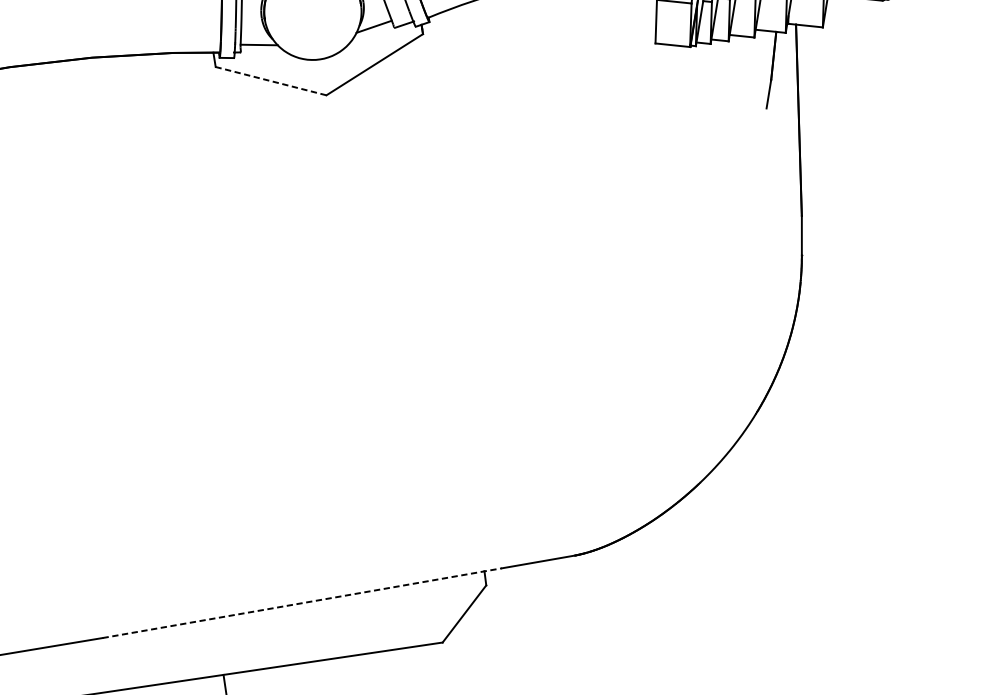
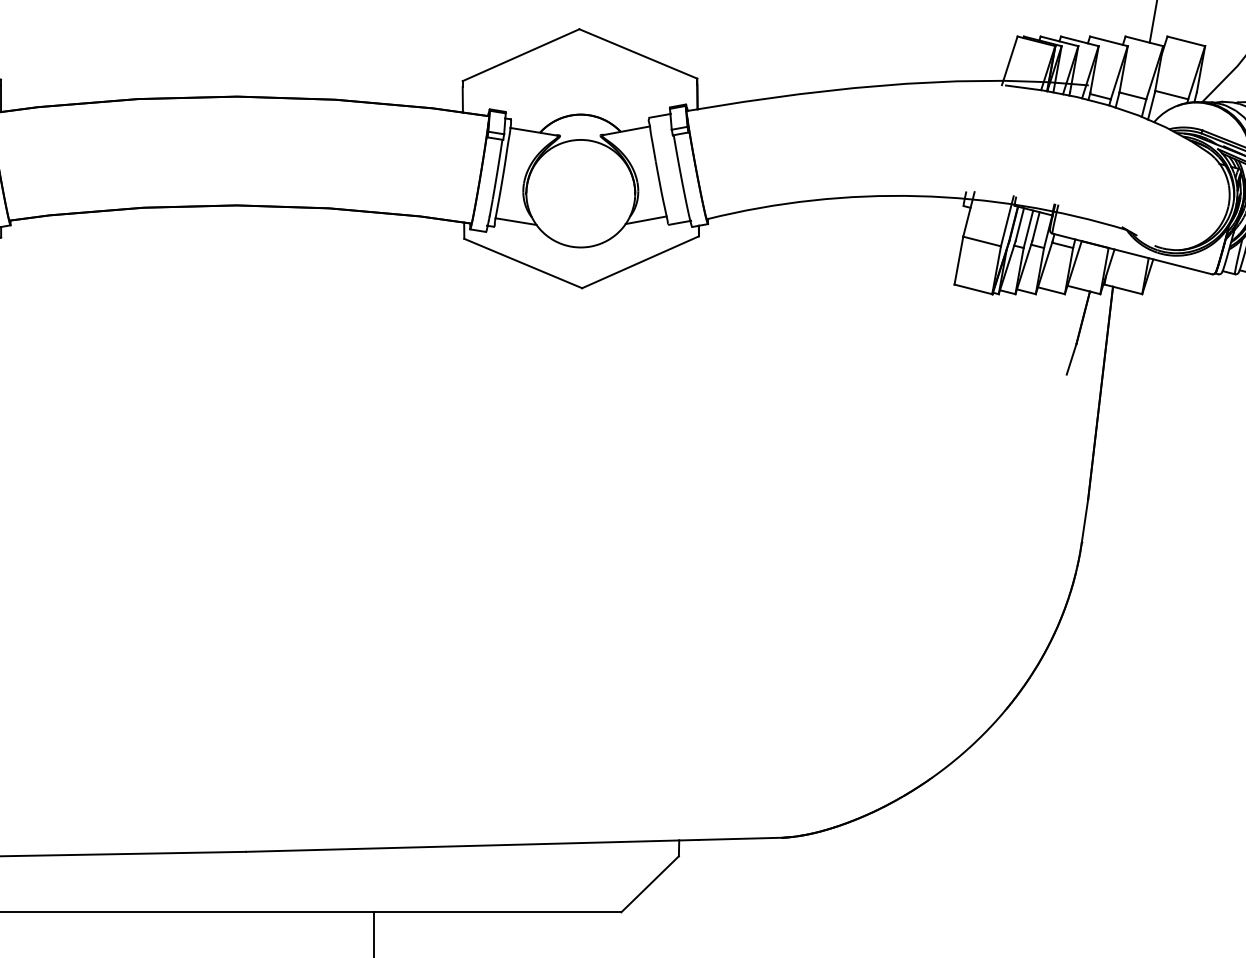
line: (271, 81) -> (523, 263), dashed -> solid
line: (302, 602) -> (472, 845), dashed -> solid

